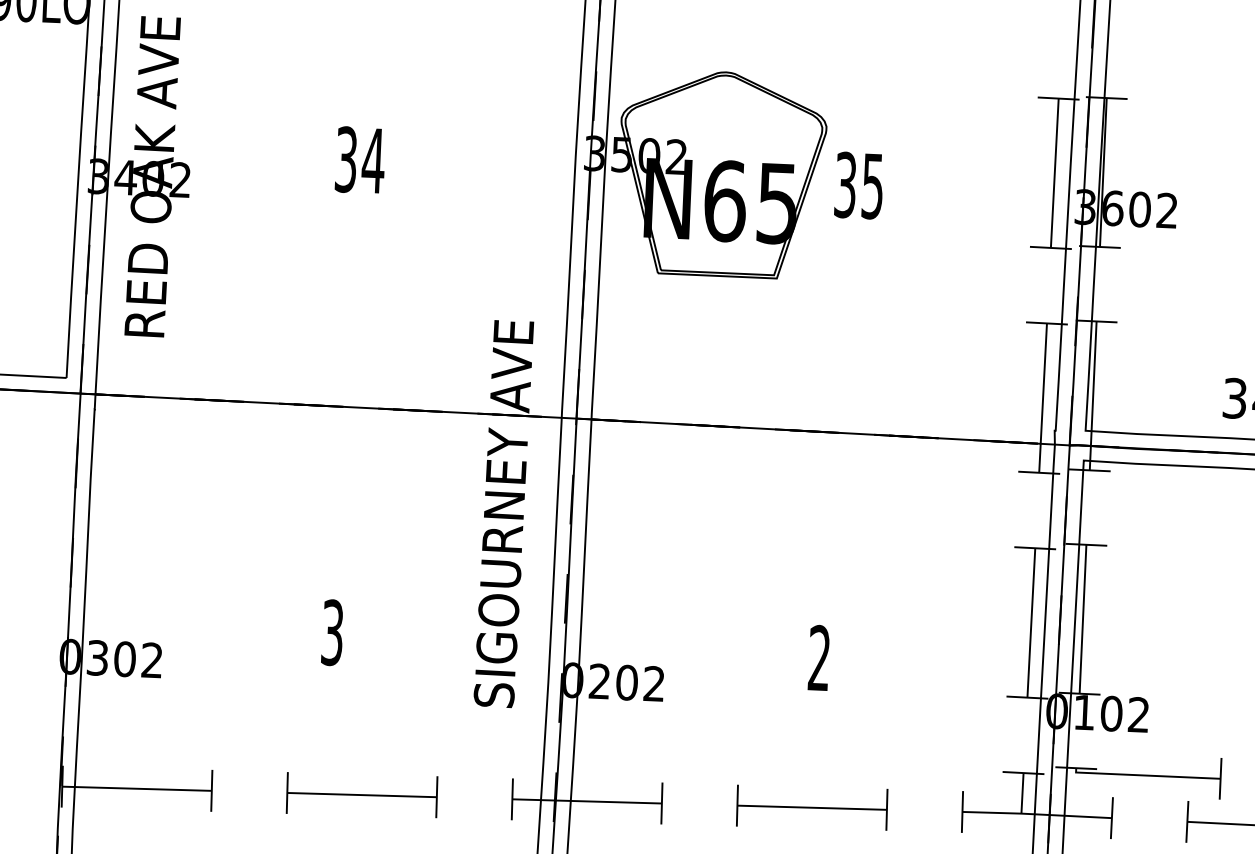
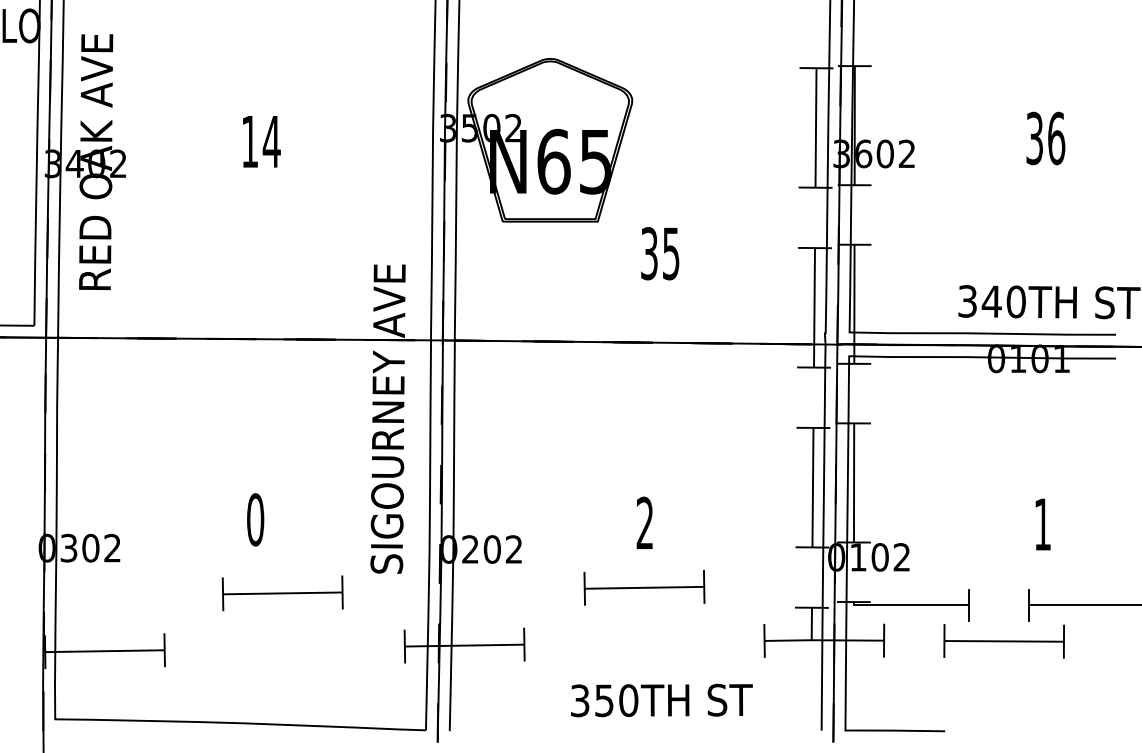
text: (345, 159) -> (249, 141), 34 -> 14
text: (859, 185) -> (660, 253), moved
text: (332, 632) -> (255, 519), 3 -> 0
part: (361, 795) -> (282, 593), moved
part: (812, 807) -> (644, 587), moved

